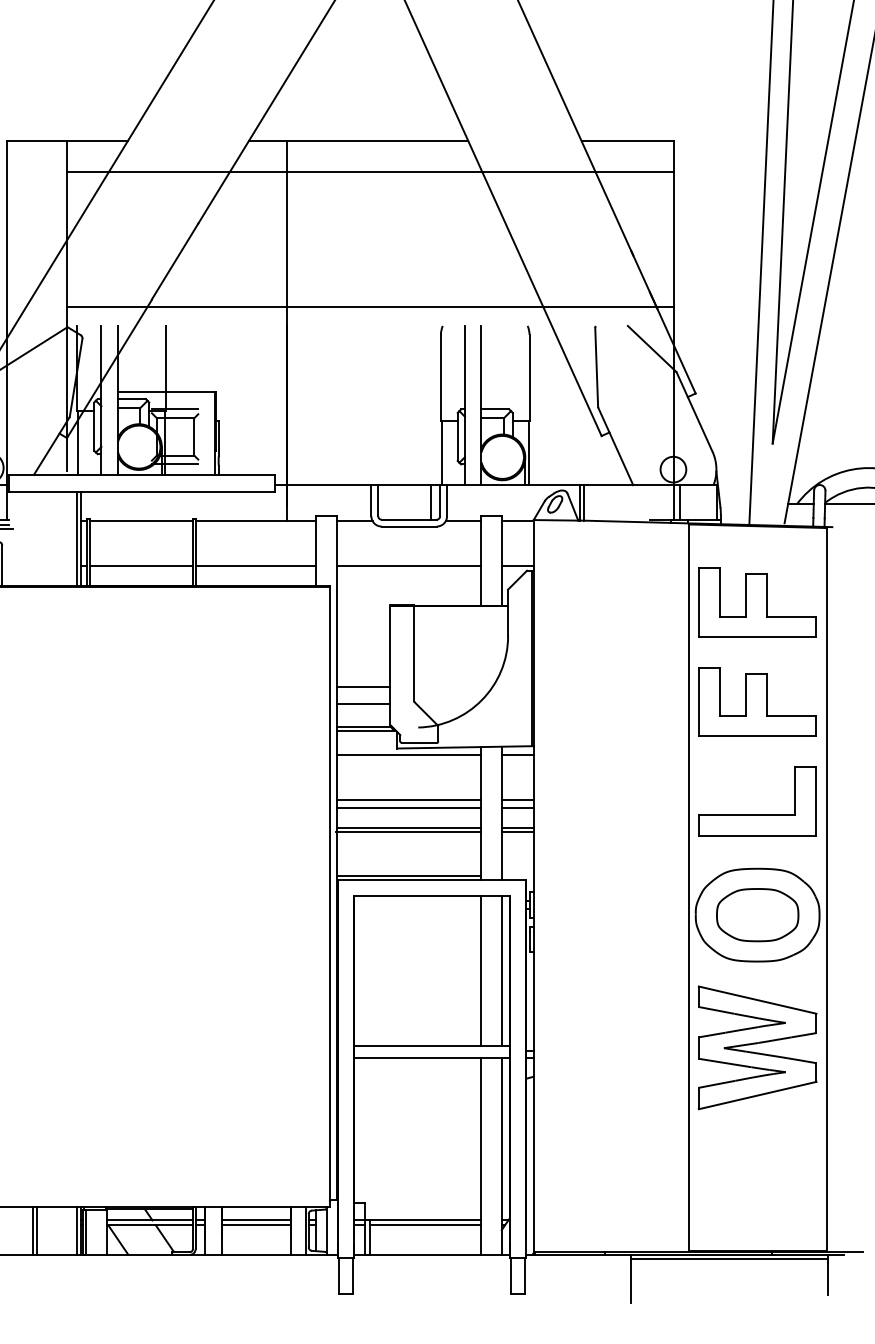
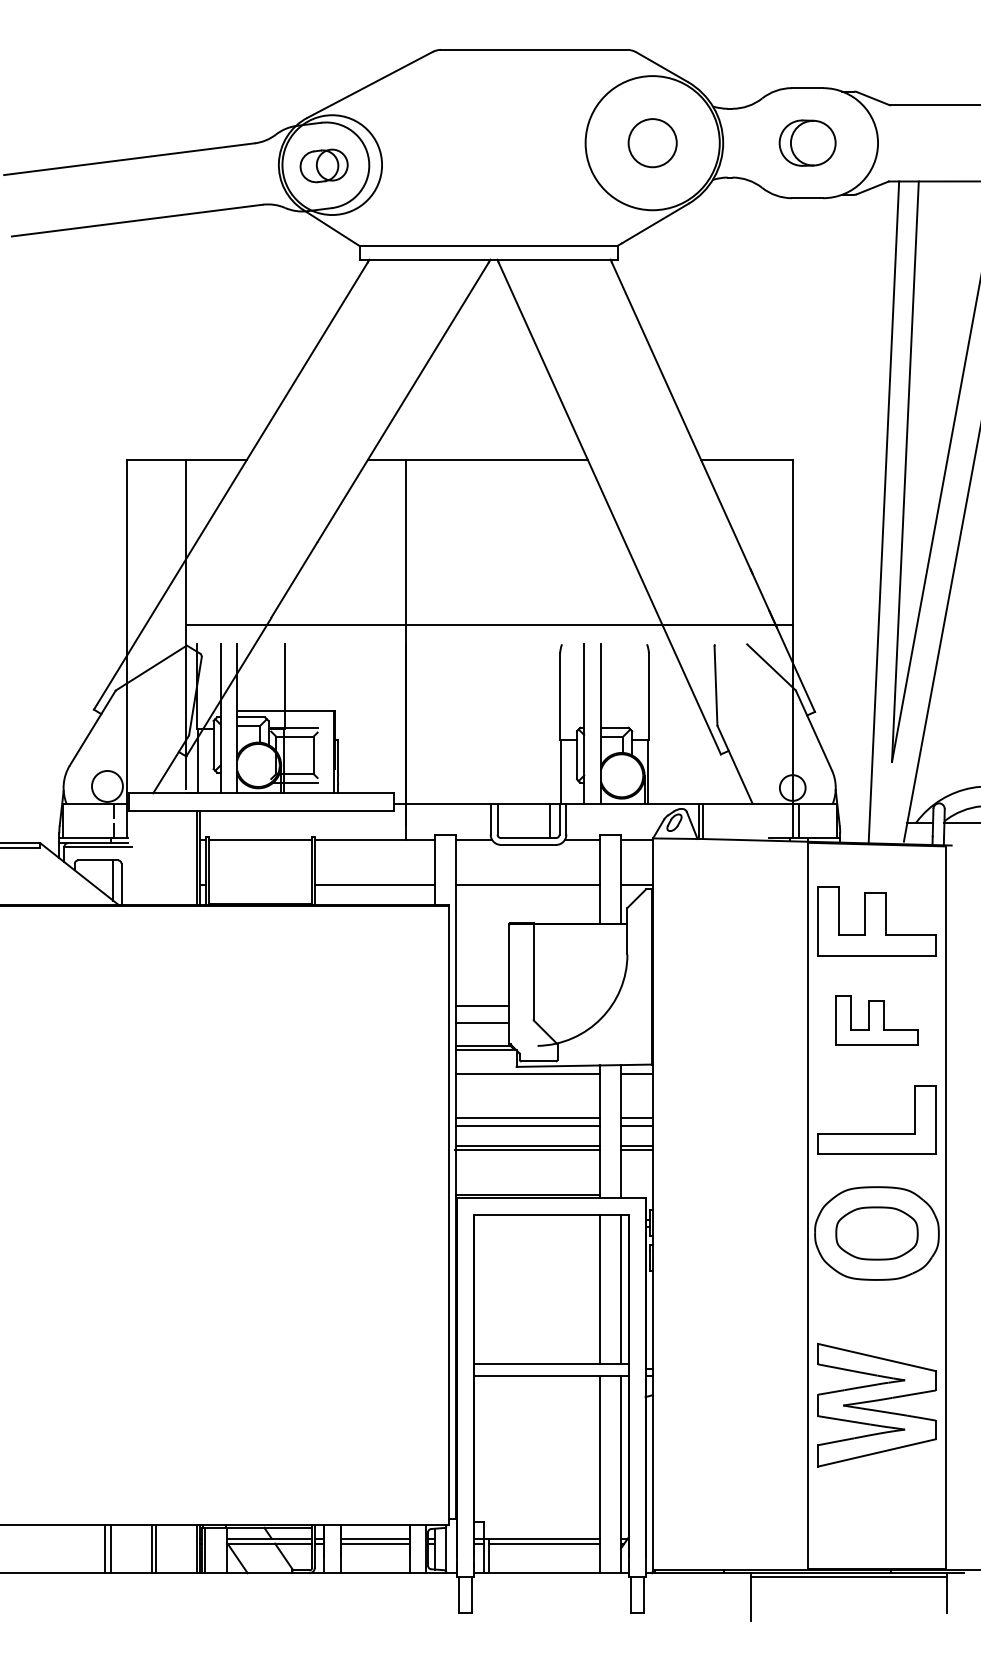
line: (370, 172) -> (489, 490), removed
line: (141, 566) -> (260, 884), removed
part: (757, 702) -> (876, 1020), size x0.7
part: (757, 1048) -> (876, 1405), moved

